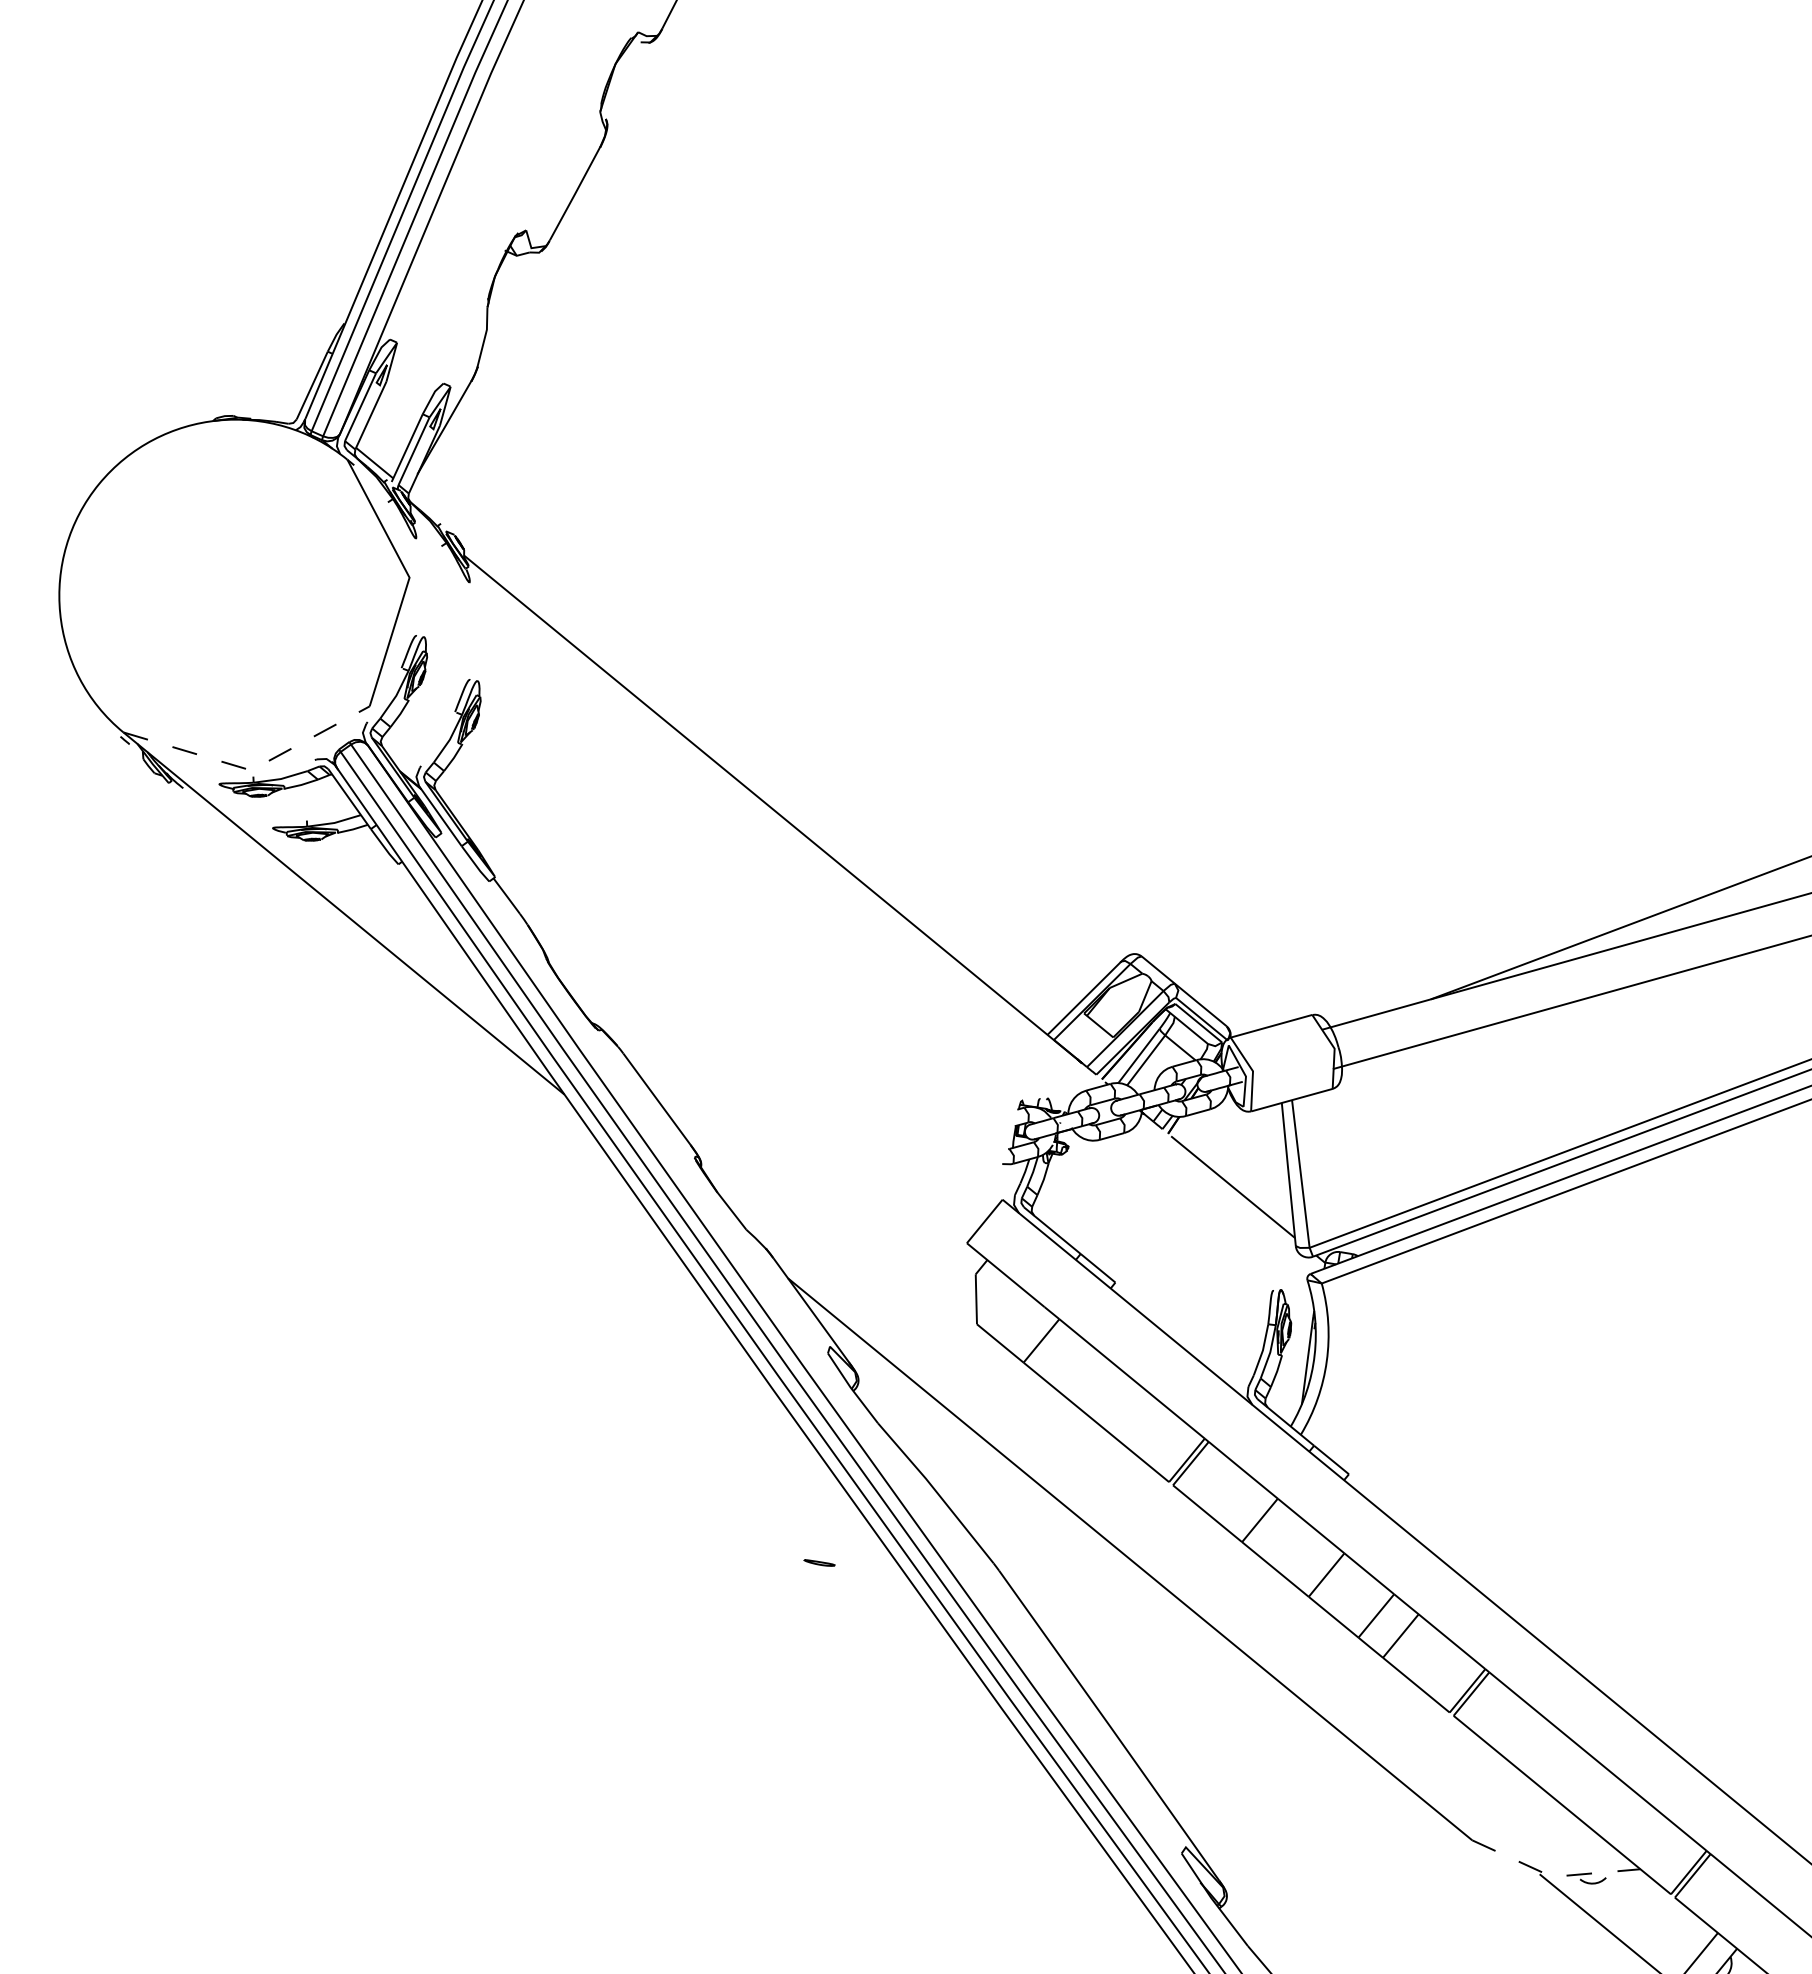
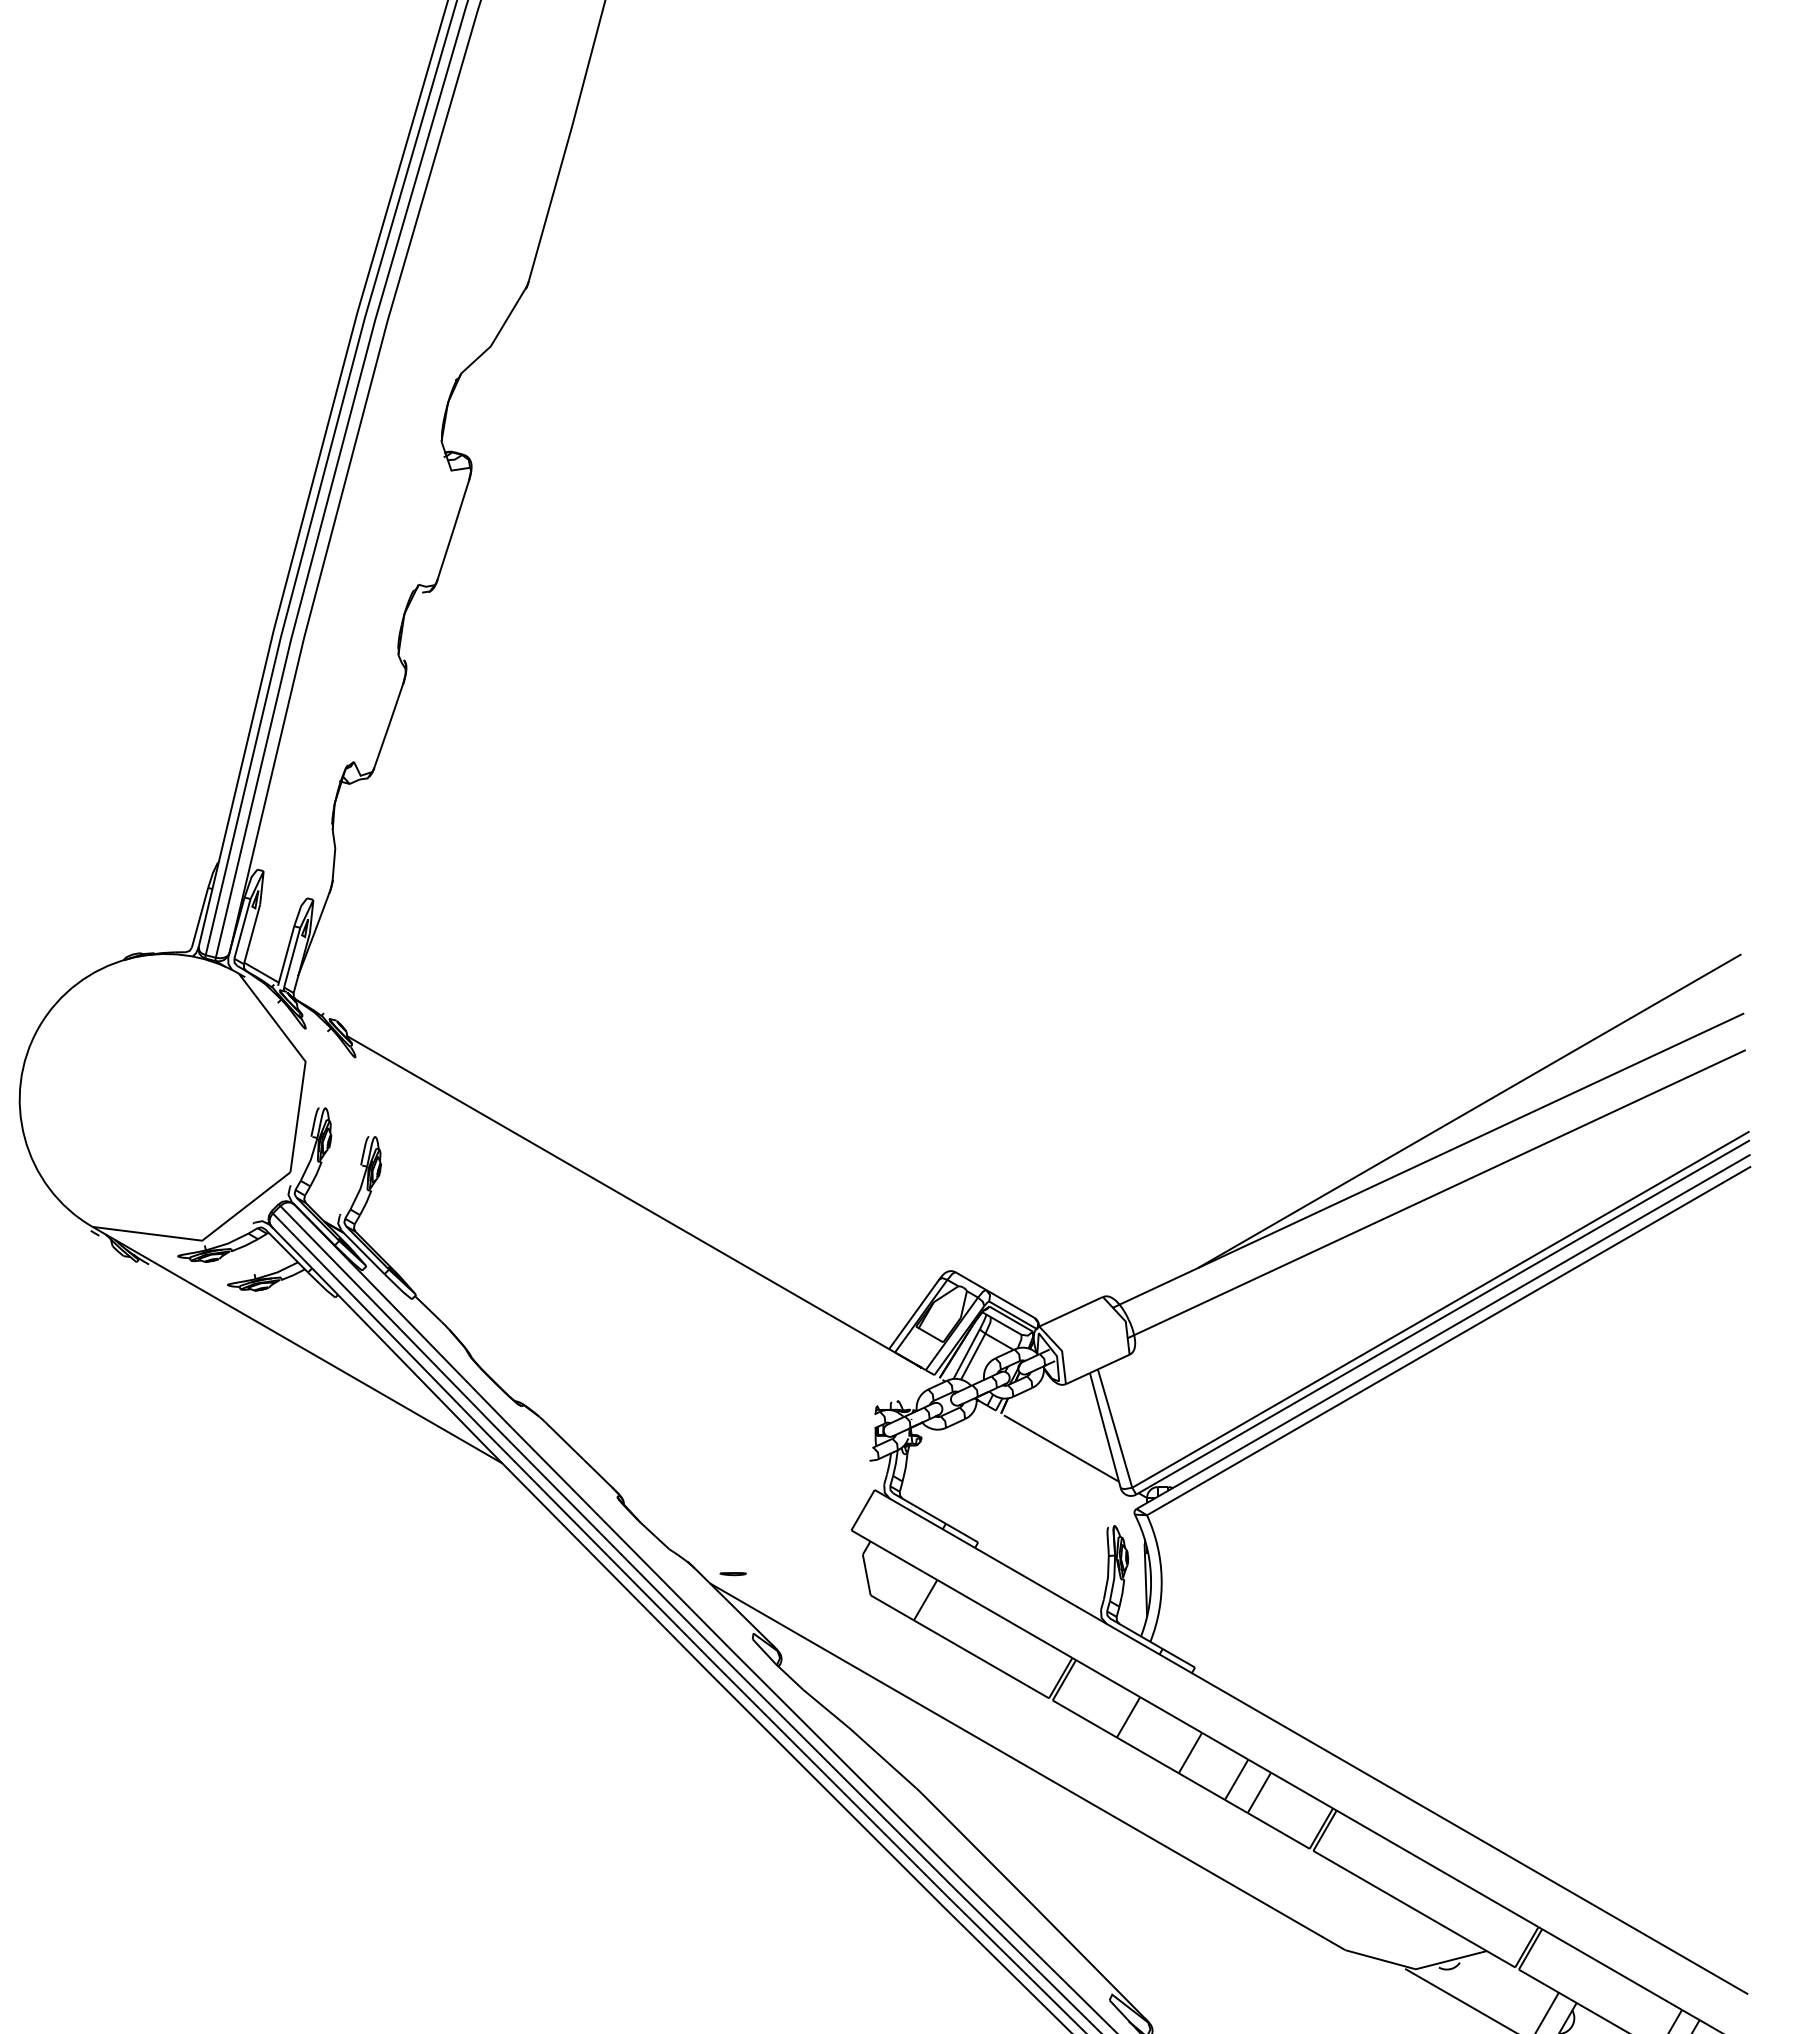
line: (251, 770) -> (202, 1240), dashed -> solid
line: (818, 1563) -> (732, 1574), moved
line: (1551, 1877) -> (1415, 1969), dashed -> solid

